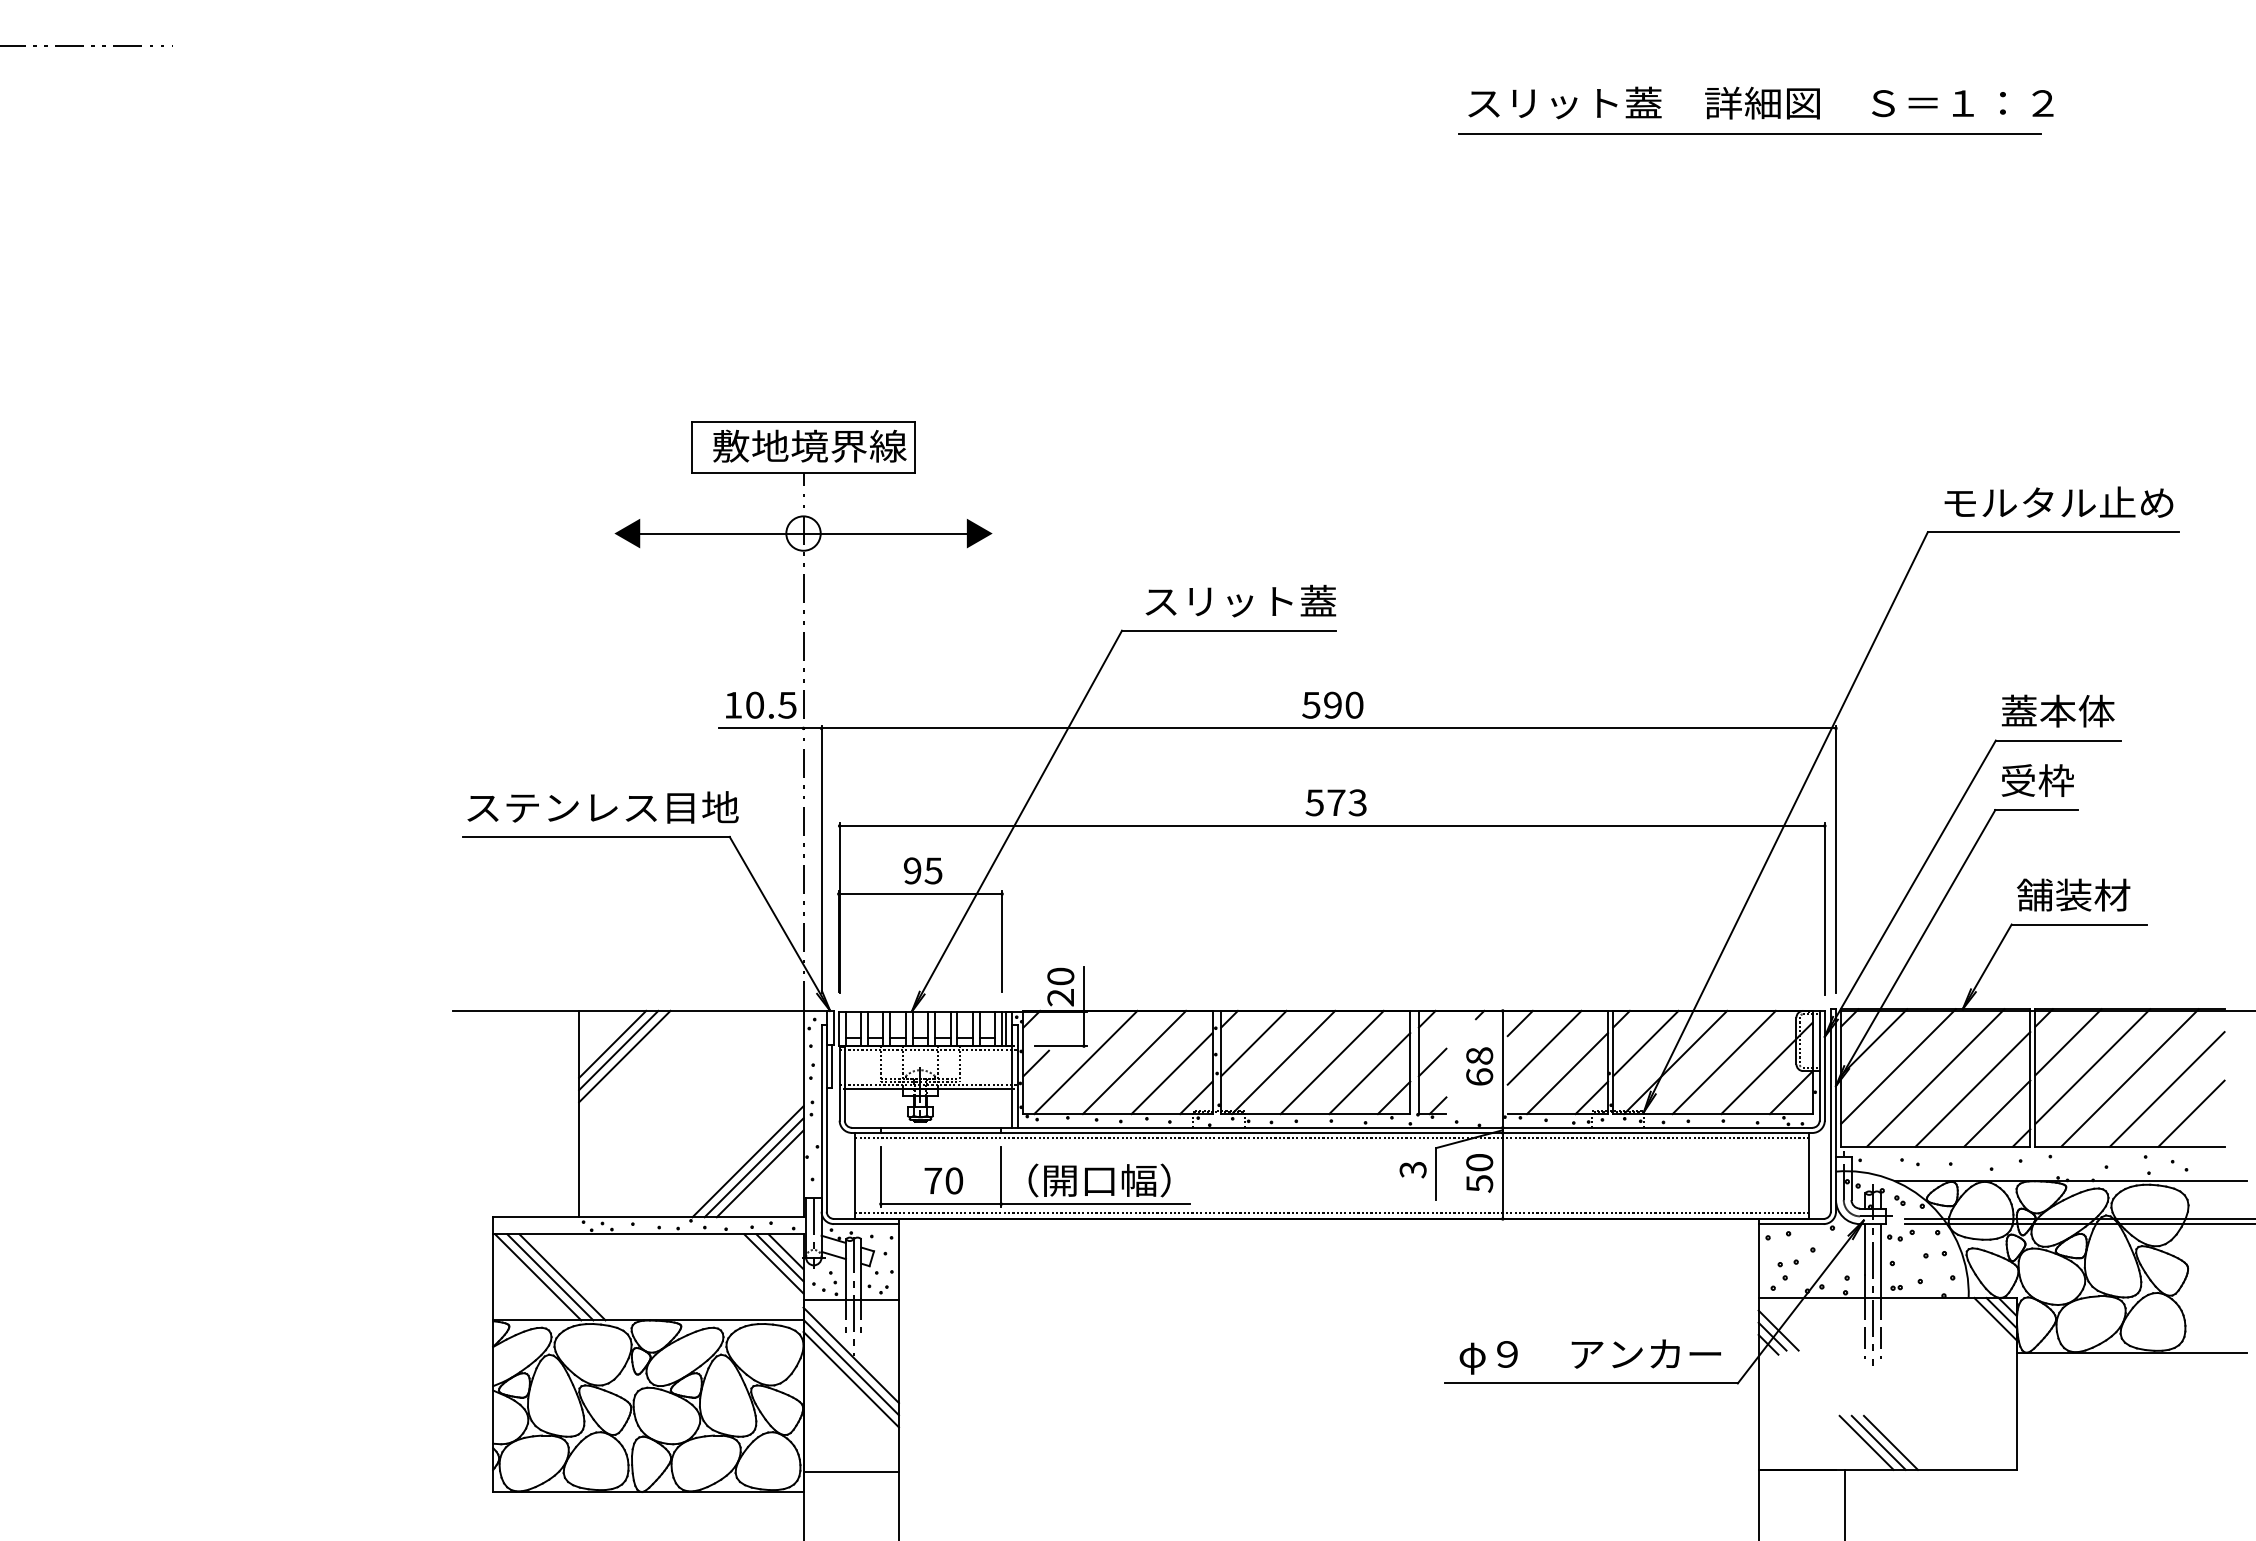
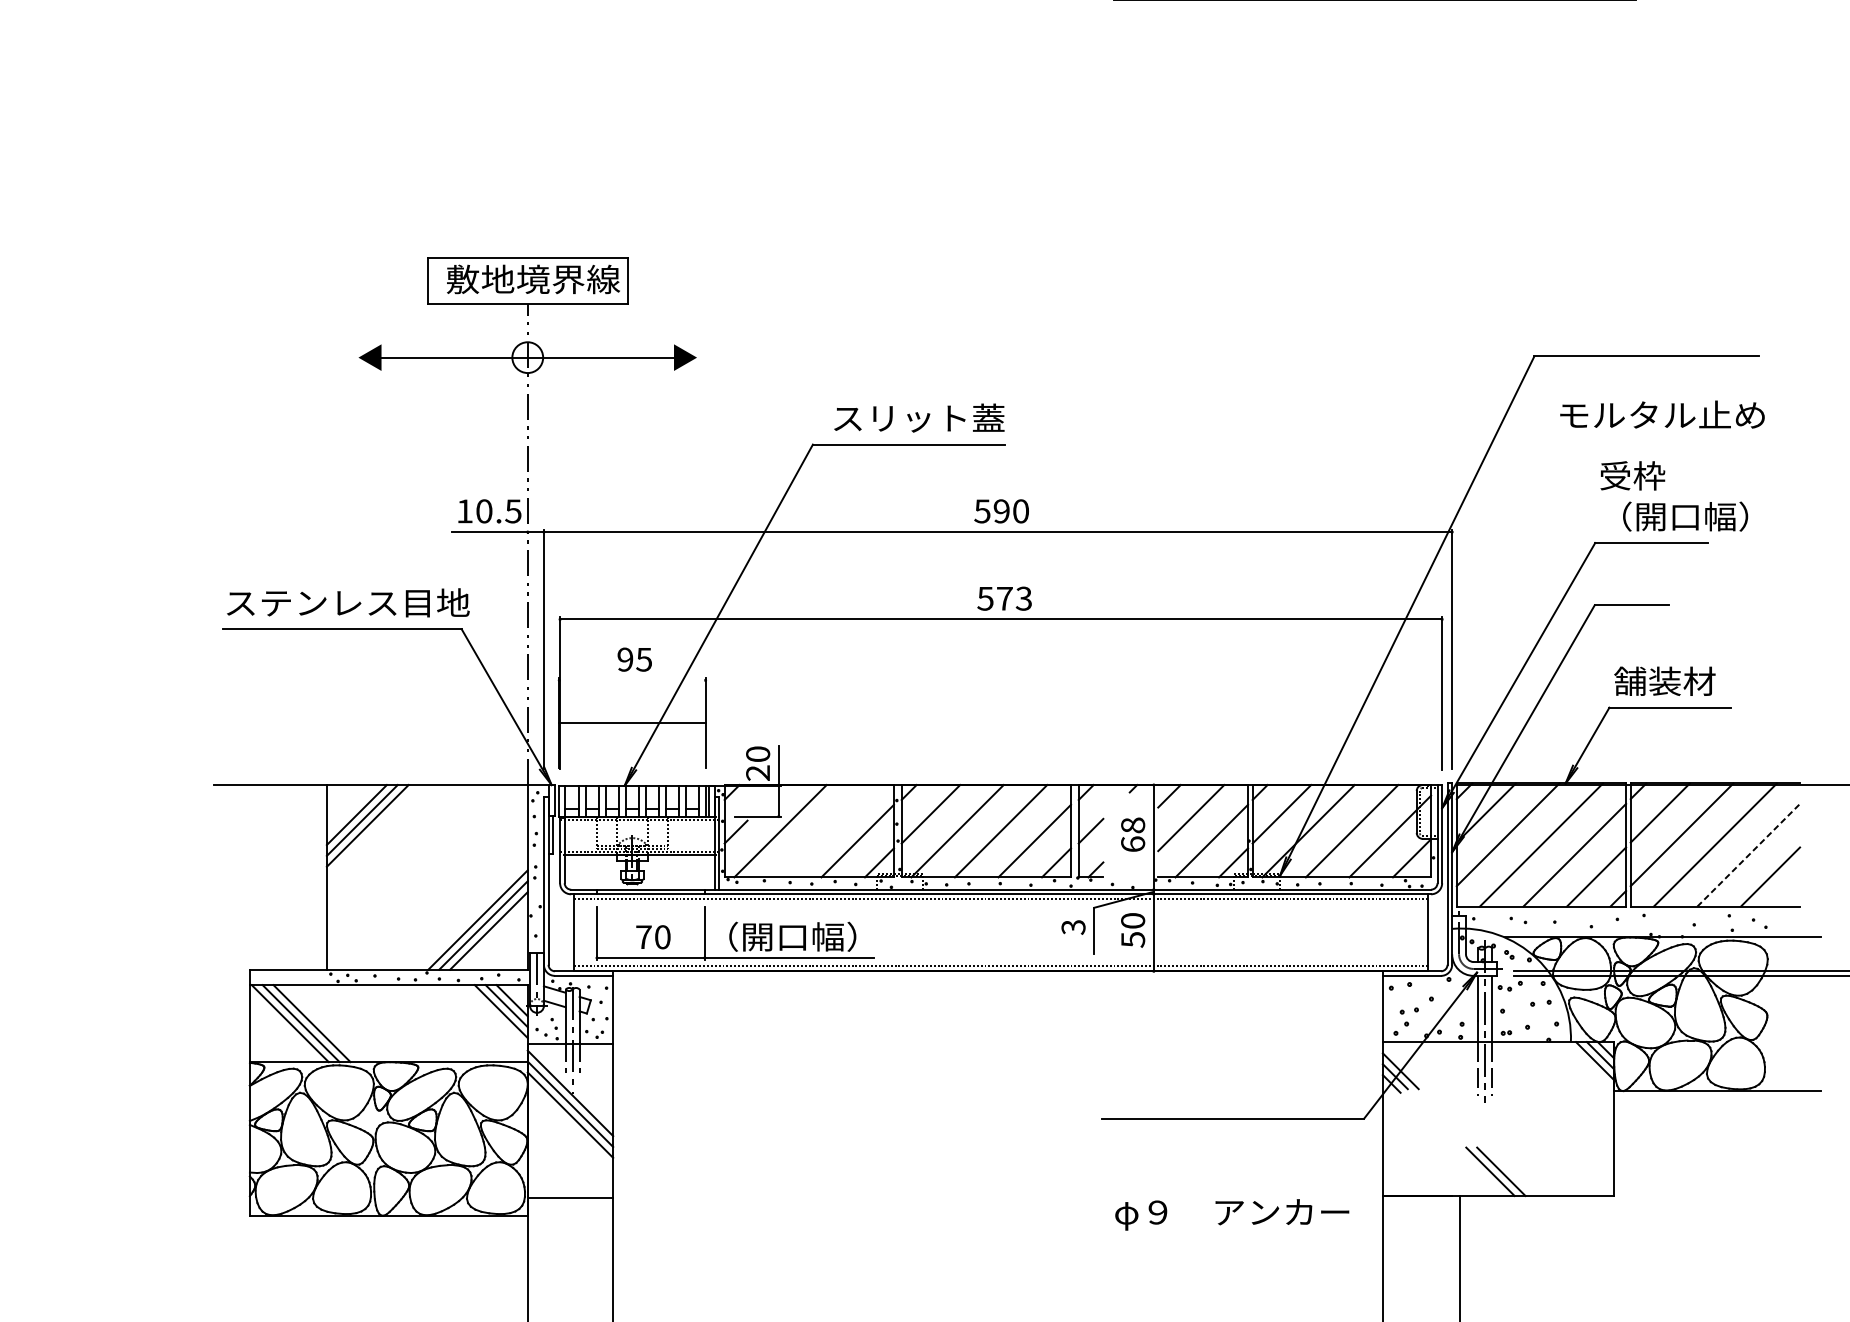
text: (2058, 501) -> (1662, 413), moved
text: (2083, 710) -> (1673, 516), 蓋本体 -> （開口幅）
text: (2037, 780) -> (1632, 475), moved
line: (920, 894) -> (632, 723), moved
line: (1134, 1062) -> (824, 831), removed
line: (2167, 1089) -> (1748, 855), solid -> dashed
text: (1589, 1356) -> (1231, 1214), moved
line: (1866, 1442) -> (1479, 1171), removed

